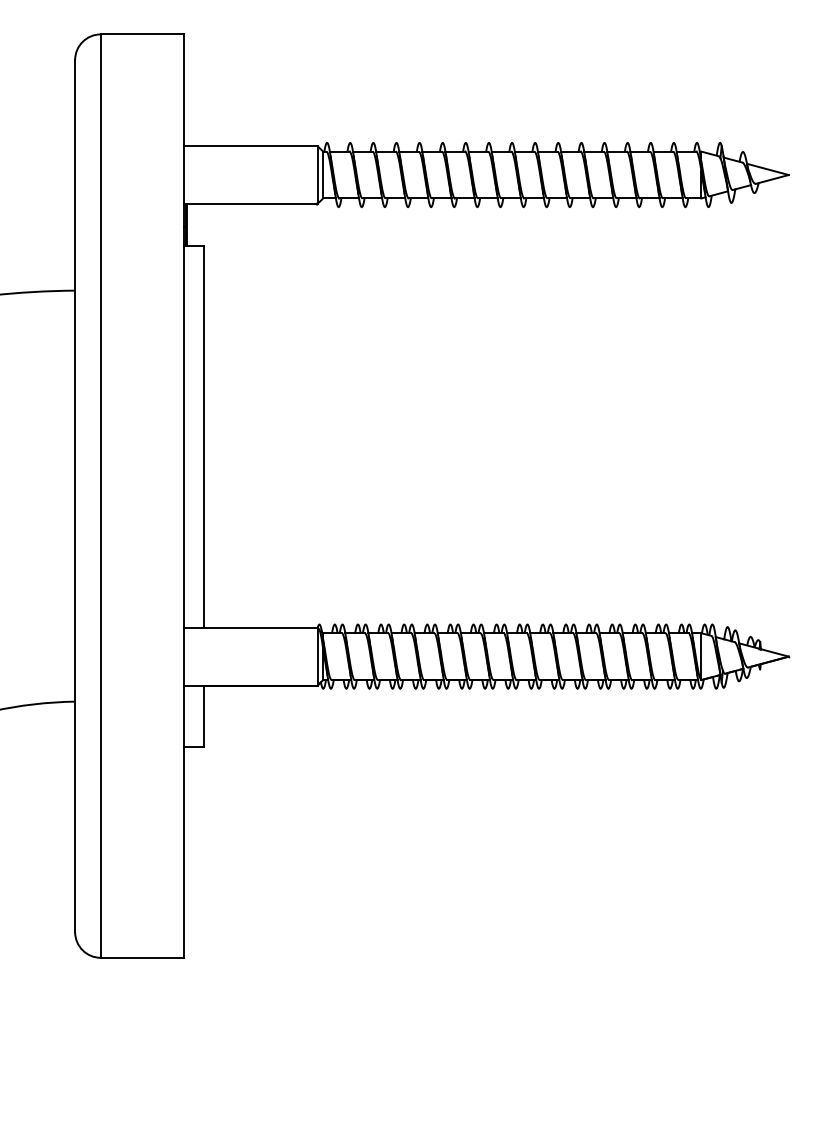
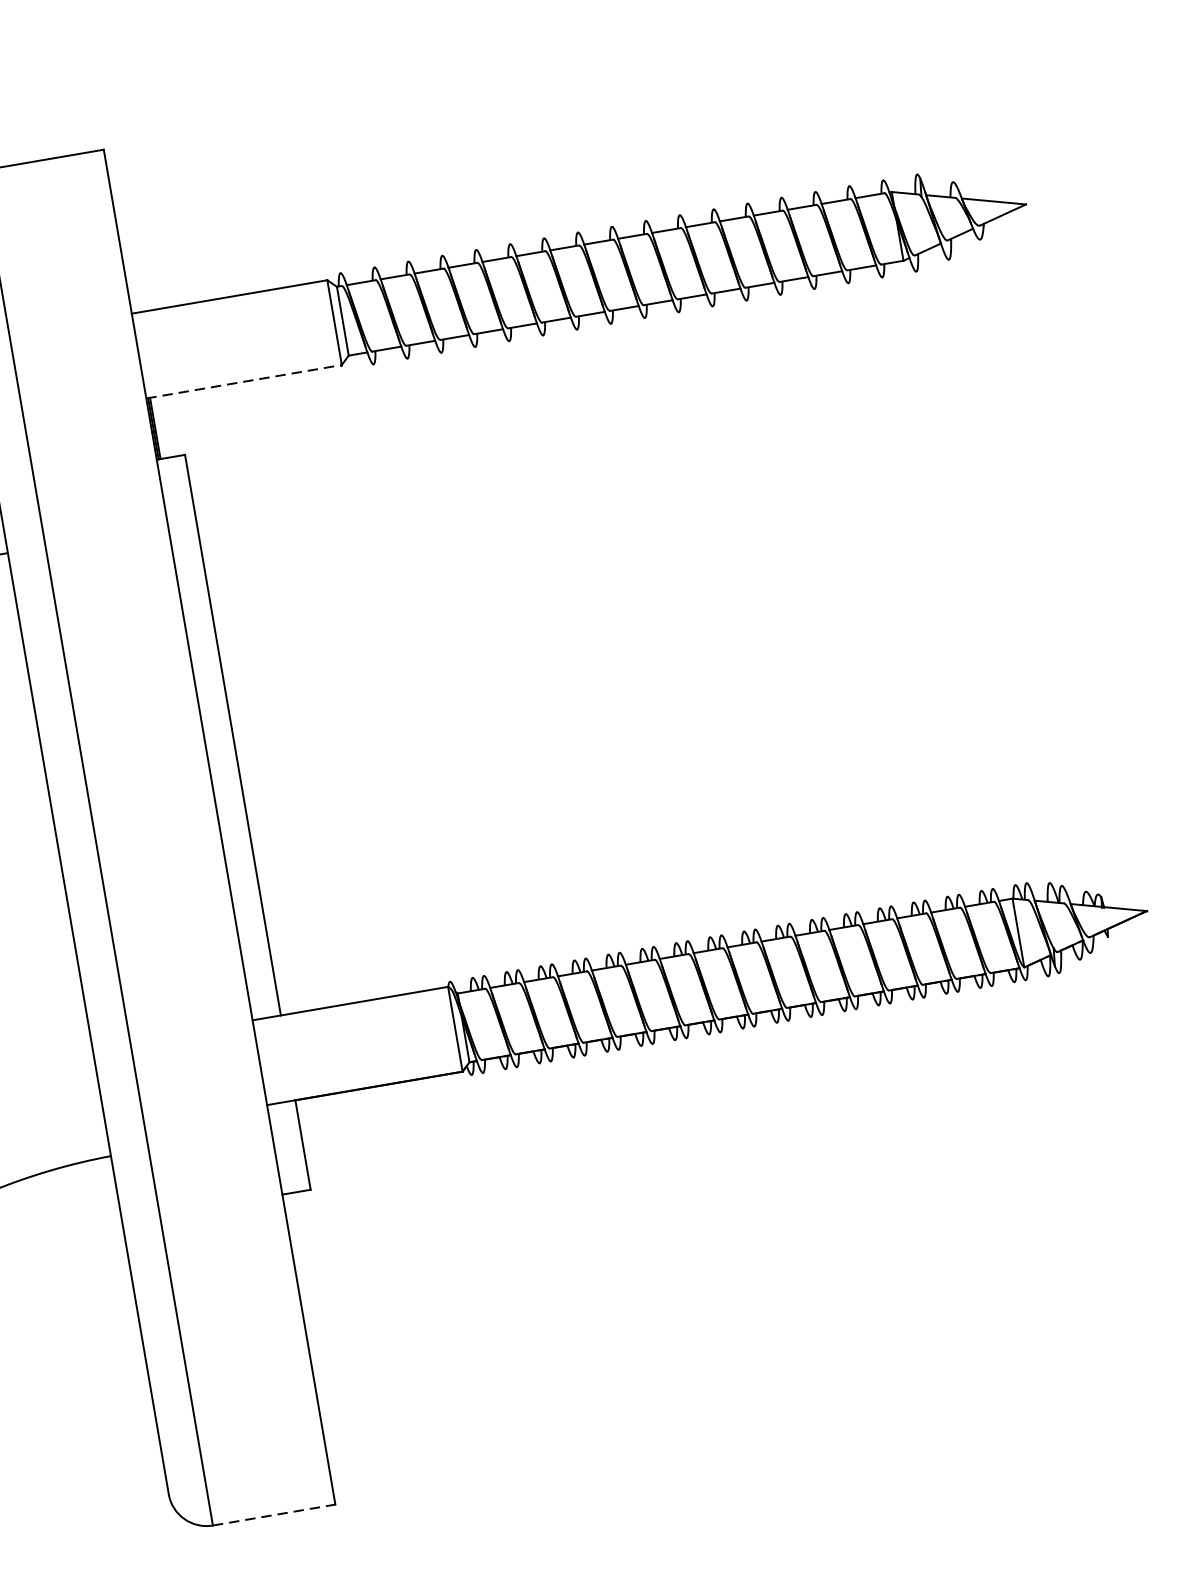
line: (250, 203) -> (243, 381), solid -> dashed
line: (142, 957) -> (273, 1514), solid -> dashed

